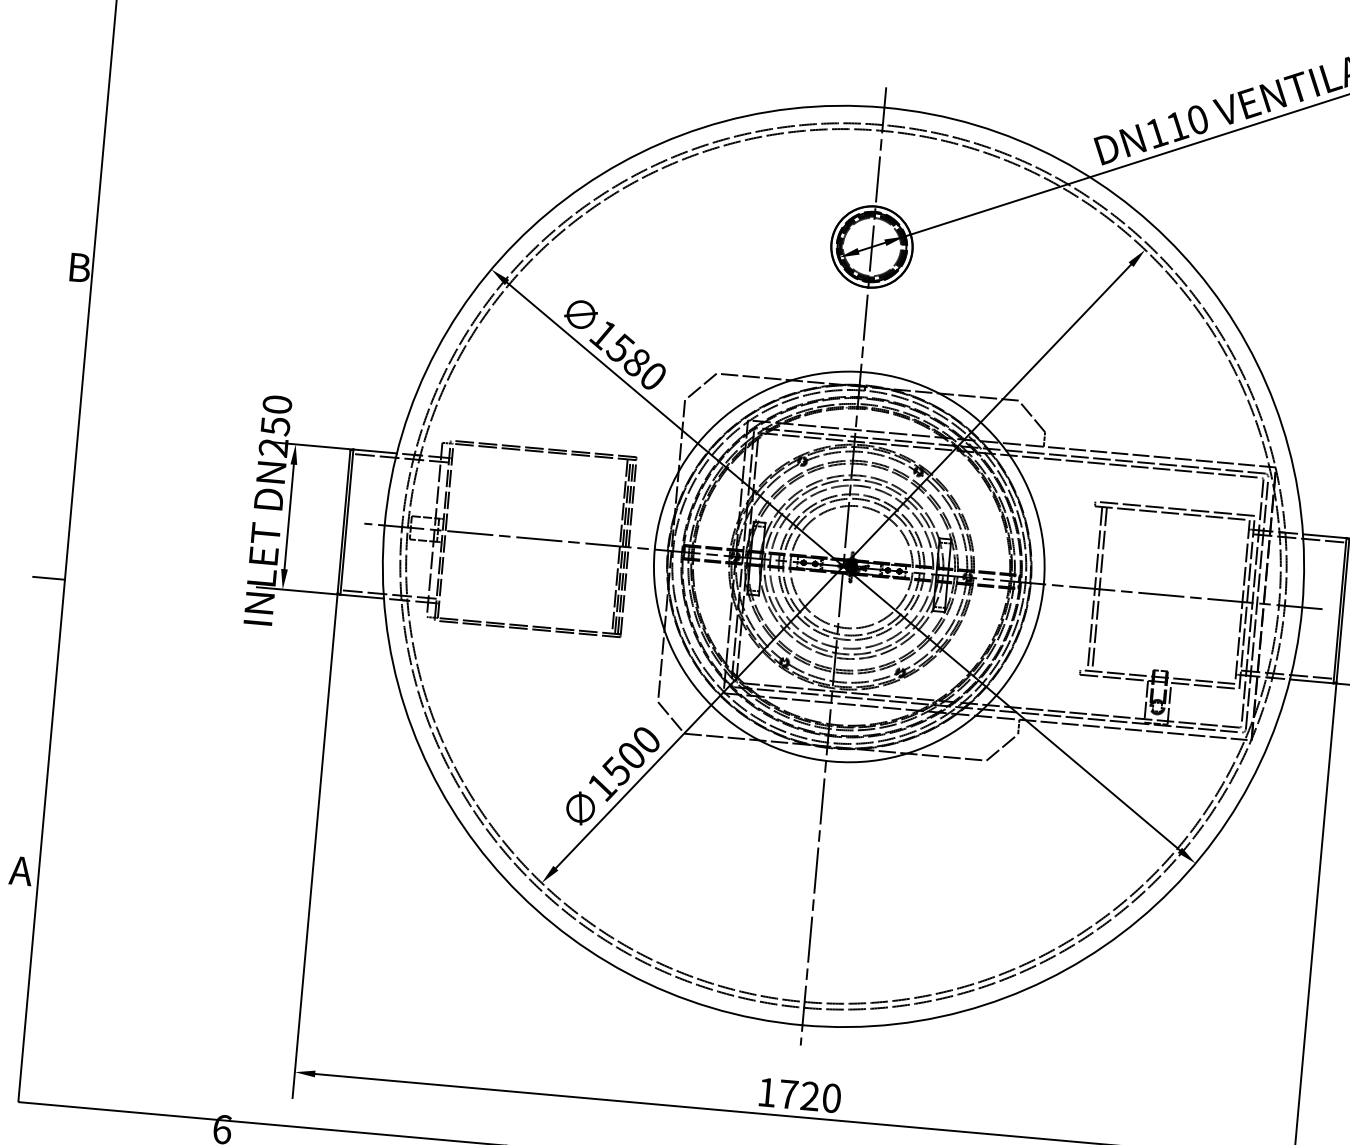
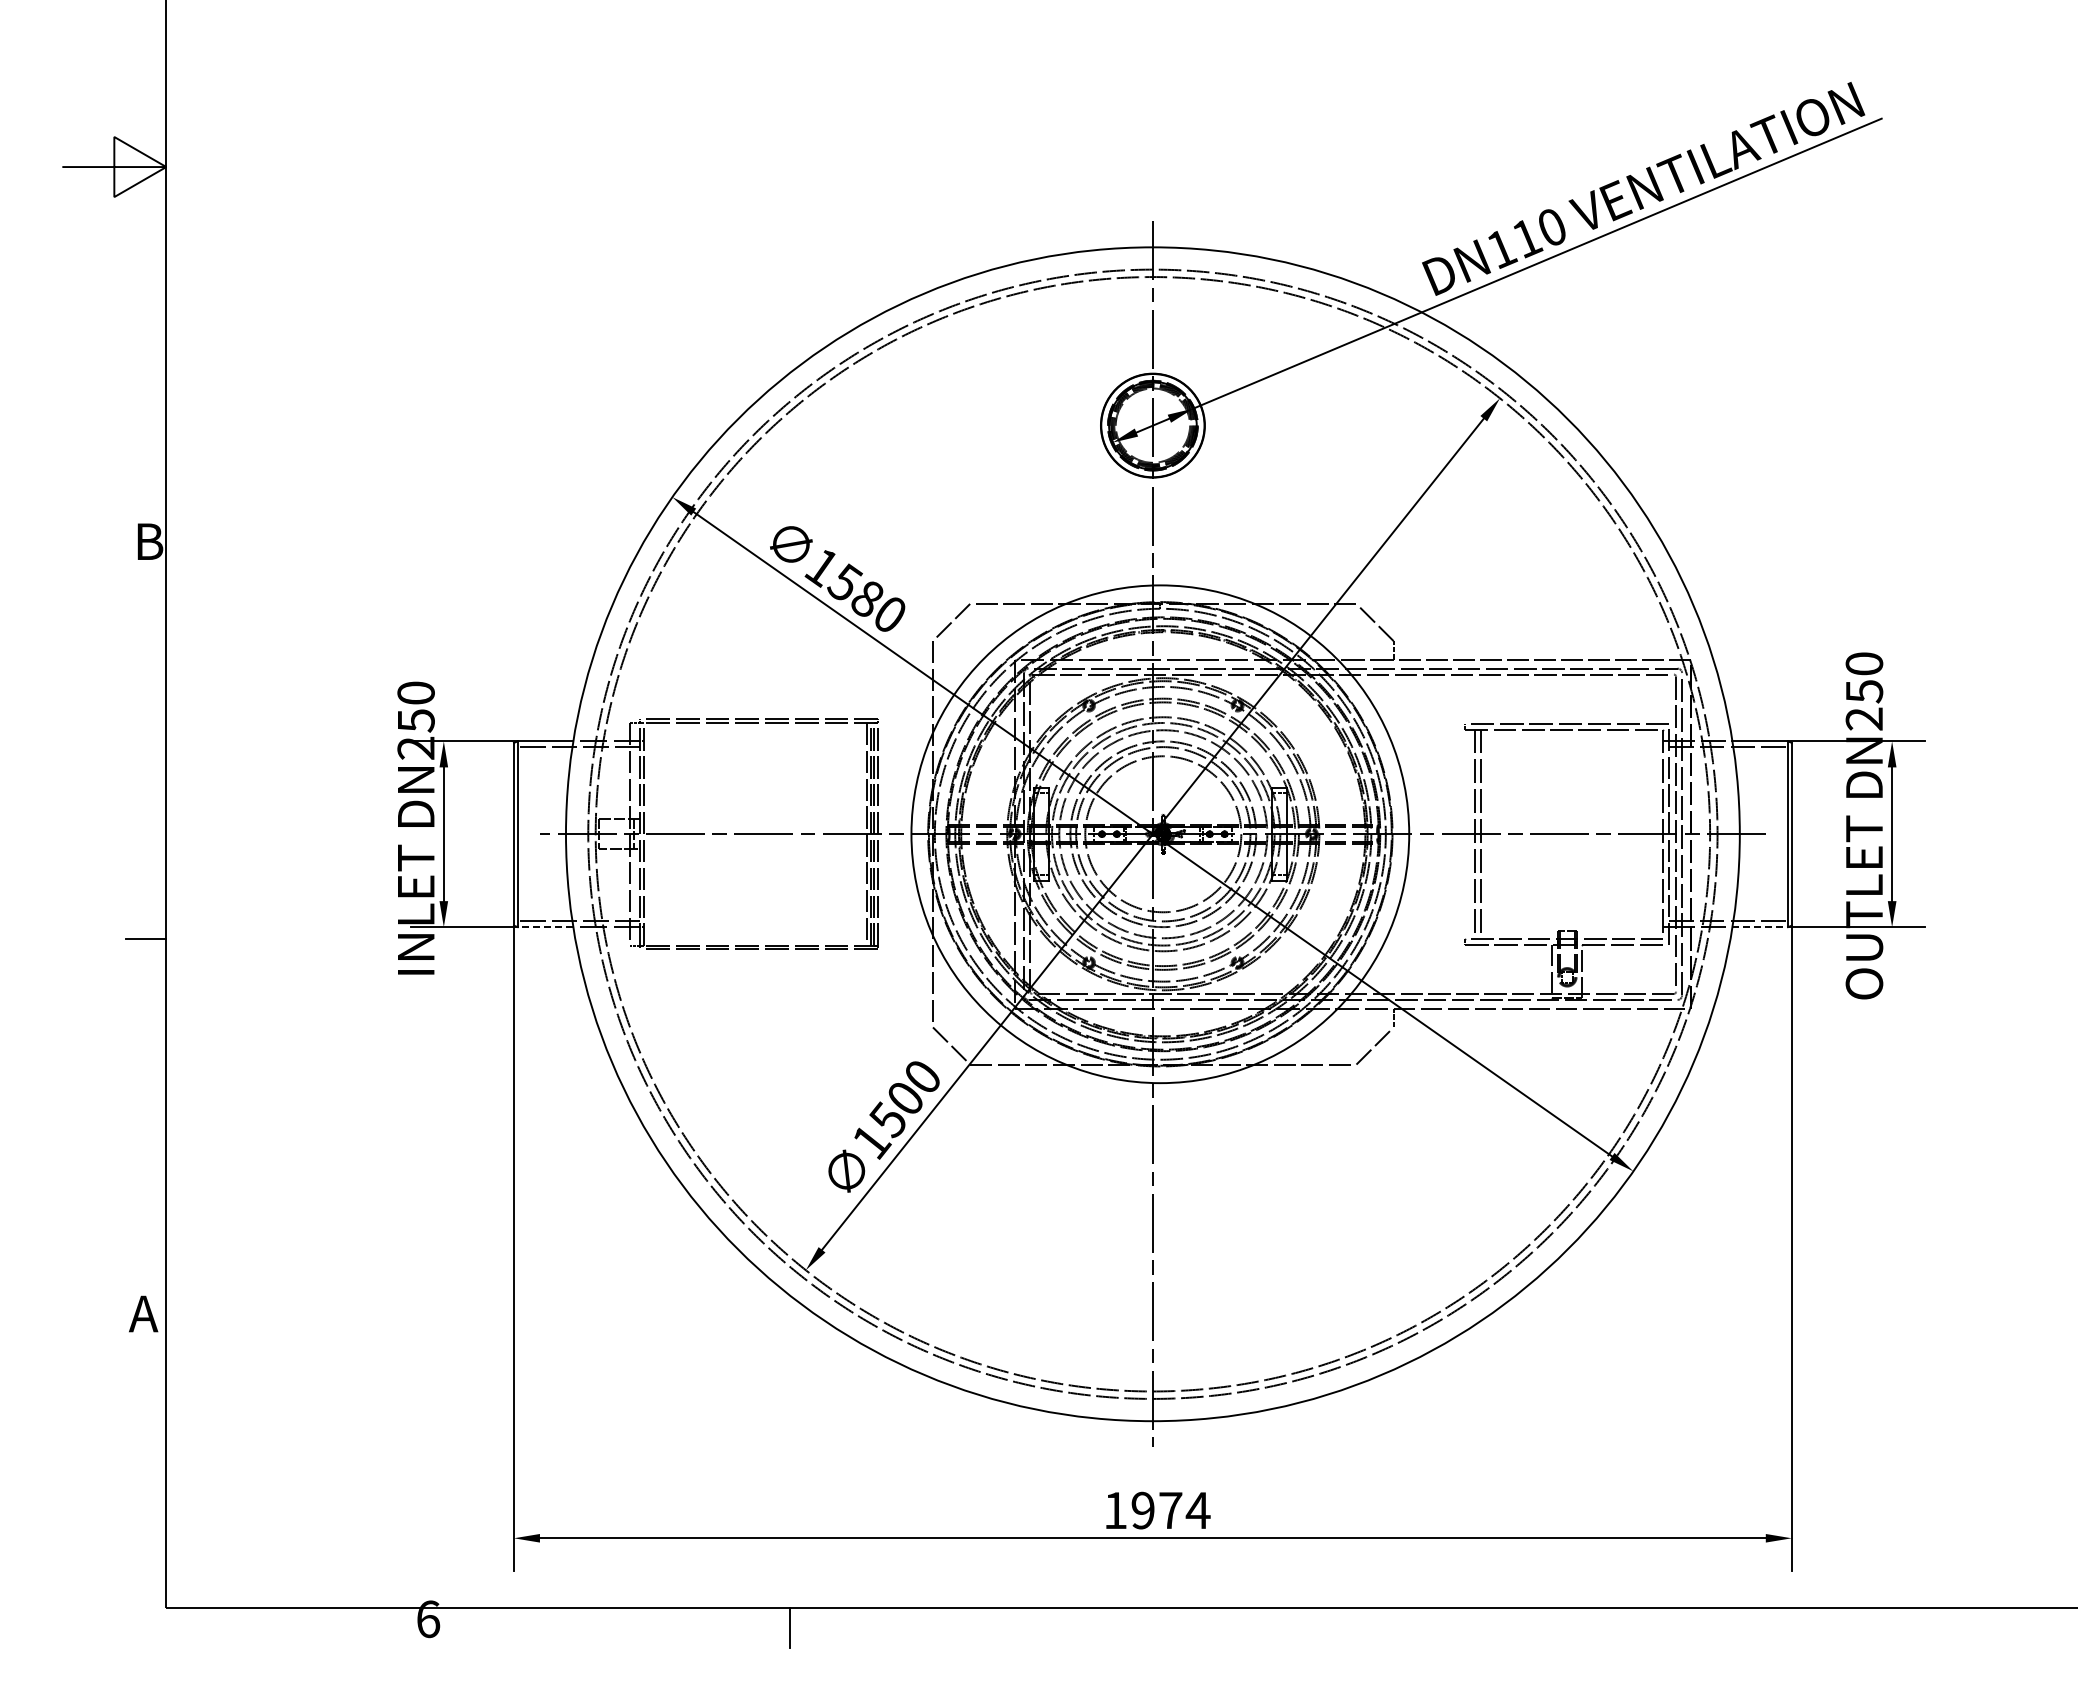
line: (362, 596) -> (545, 927), solid -> dashed
line: (1311, 681) -> (1760, 927), solid -> dashed
text: (810, 1096) -> (1170, 1510), 1720 -> 1974

